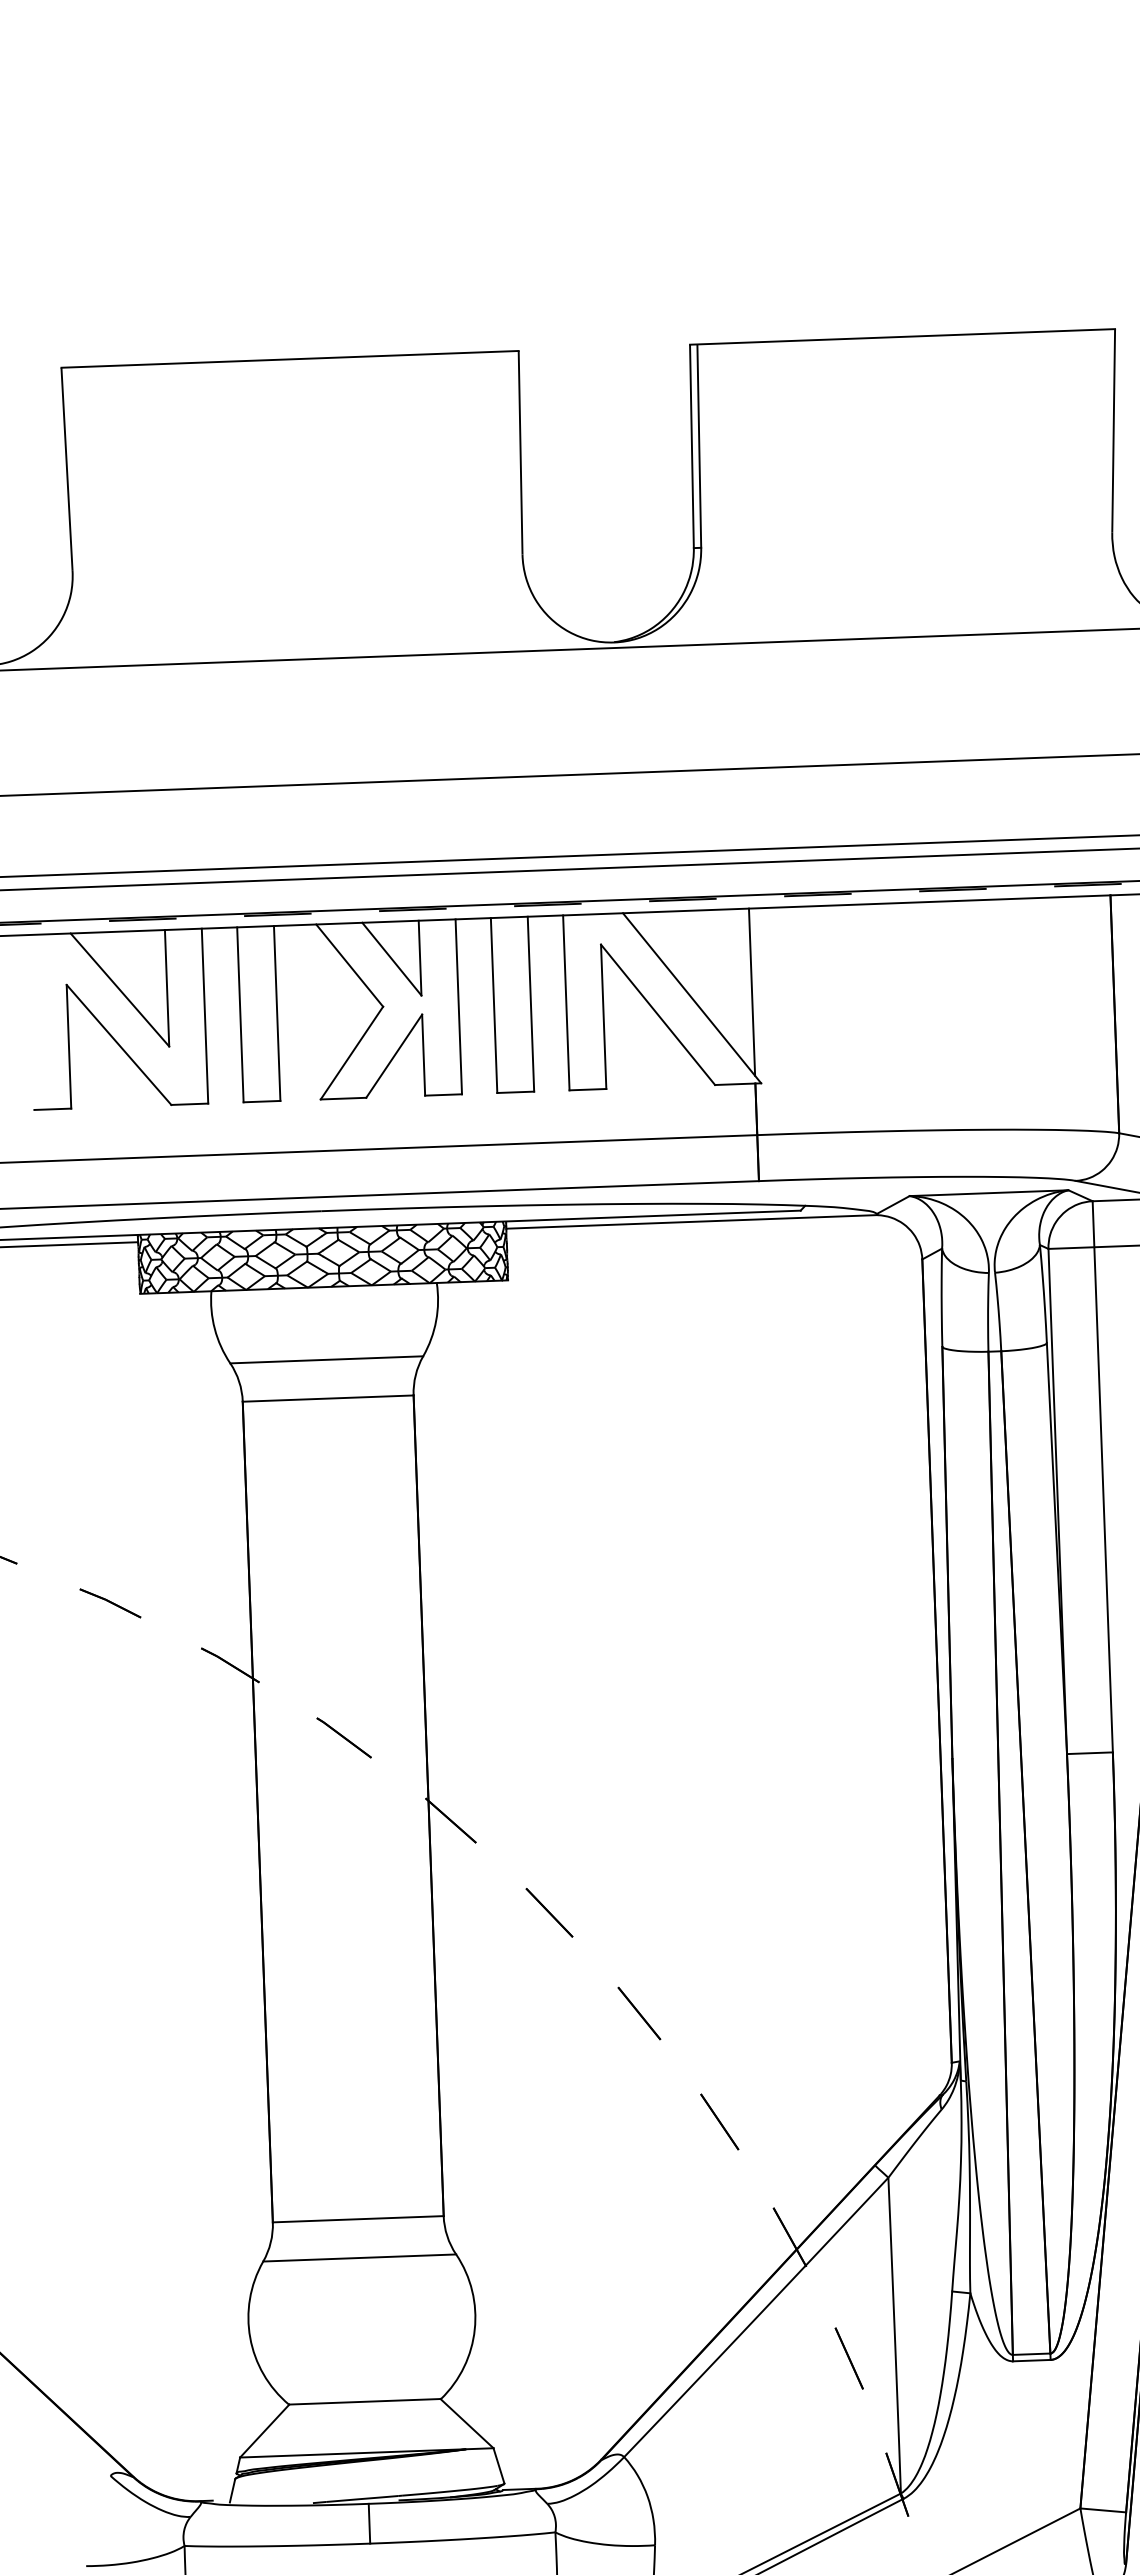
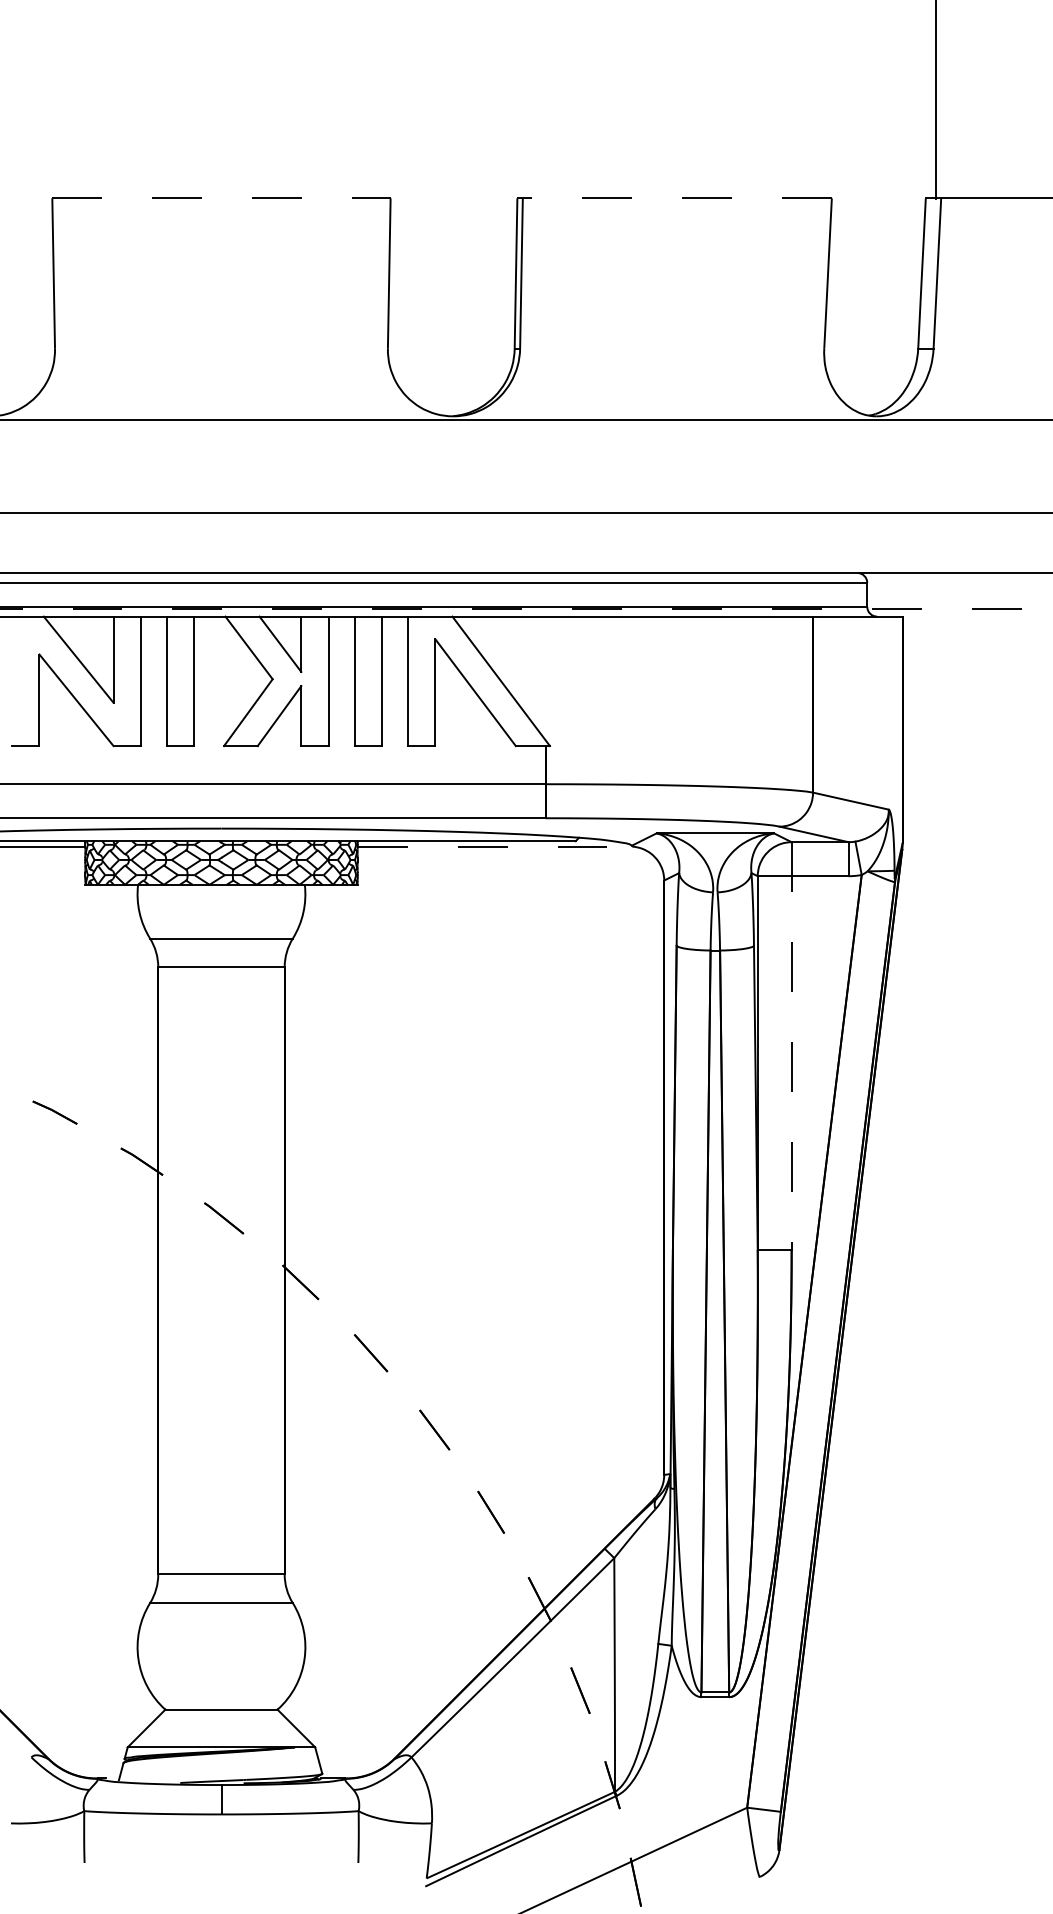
line: (902, 337) -> (674, 198), solid -> dashed
line: (290, 359) -> (221, 198), solid -> dashed
line: (751, 992) -> (545, 678), removed
line: (692, 1221) -> (495, 846), solid -> dashed
line: (1102, 1477) -> (791, 1046), solid -> dashed

